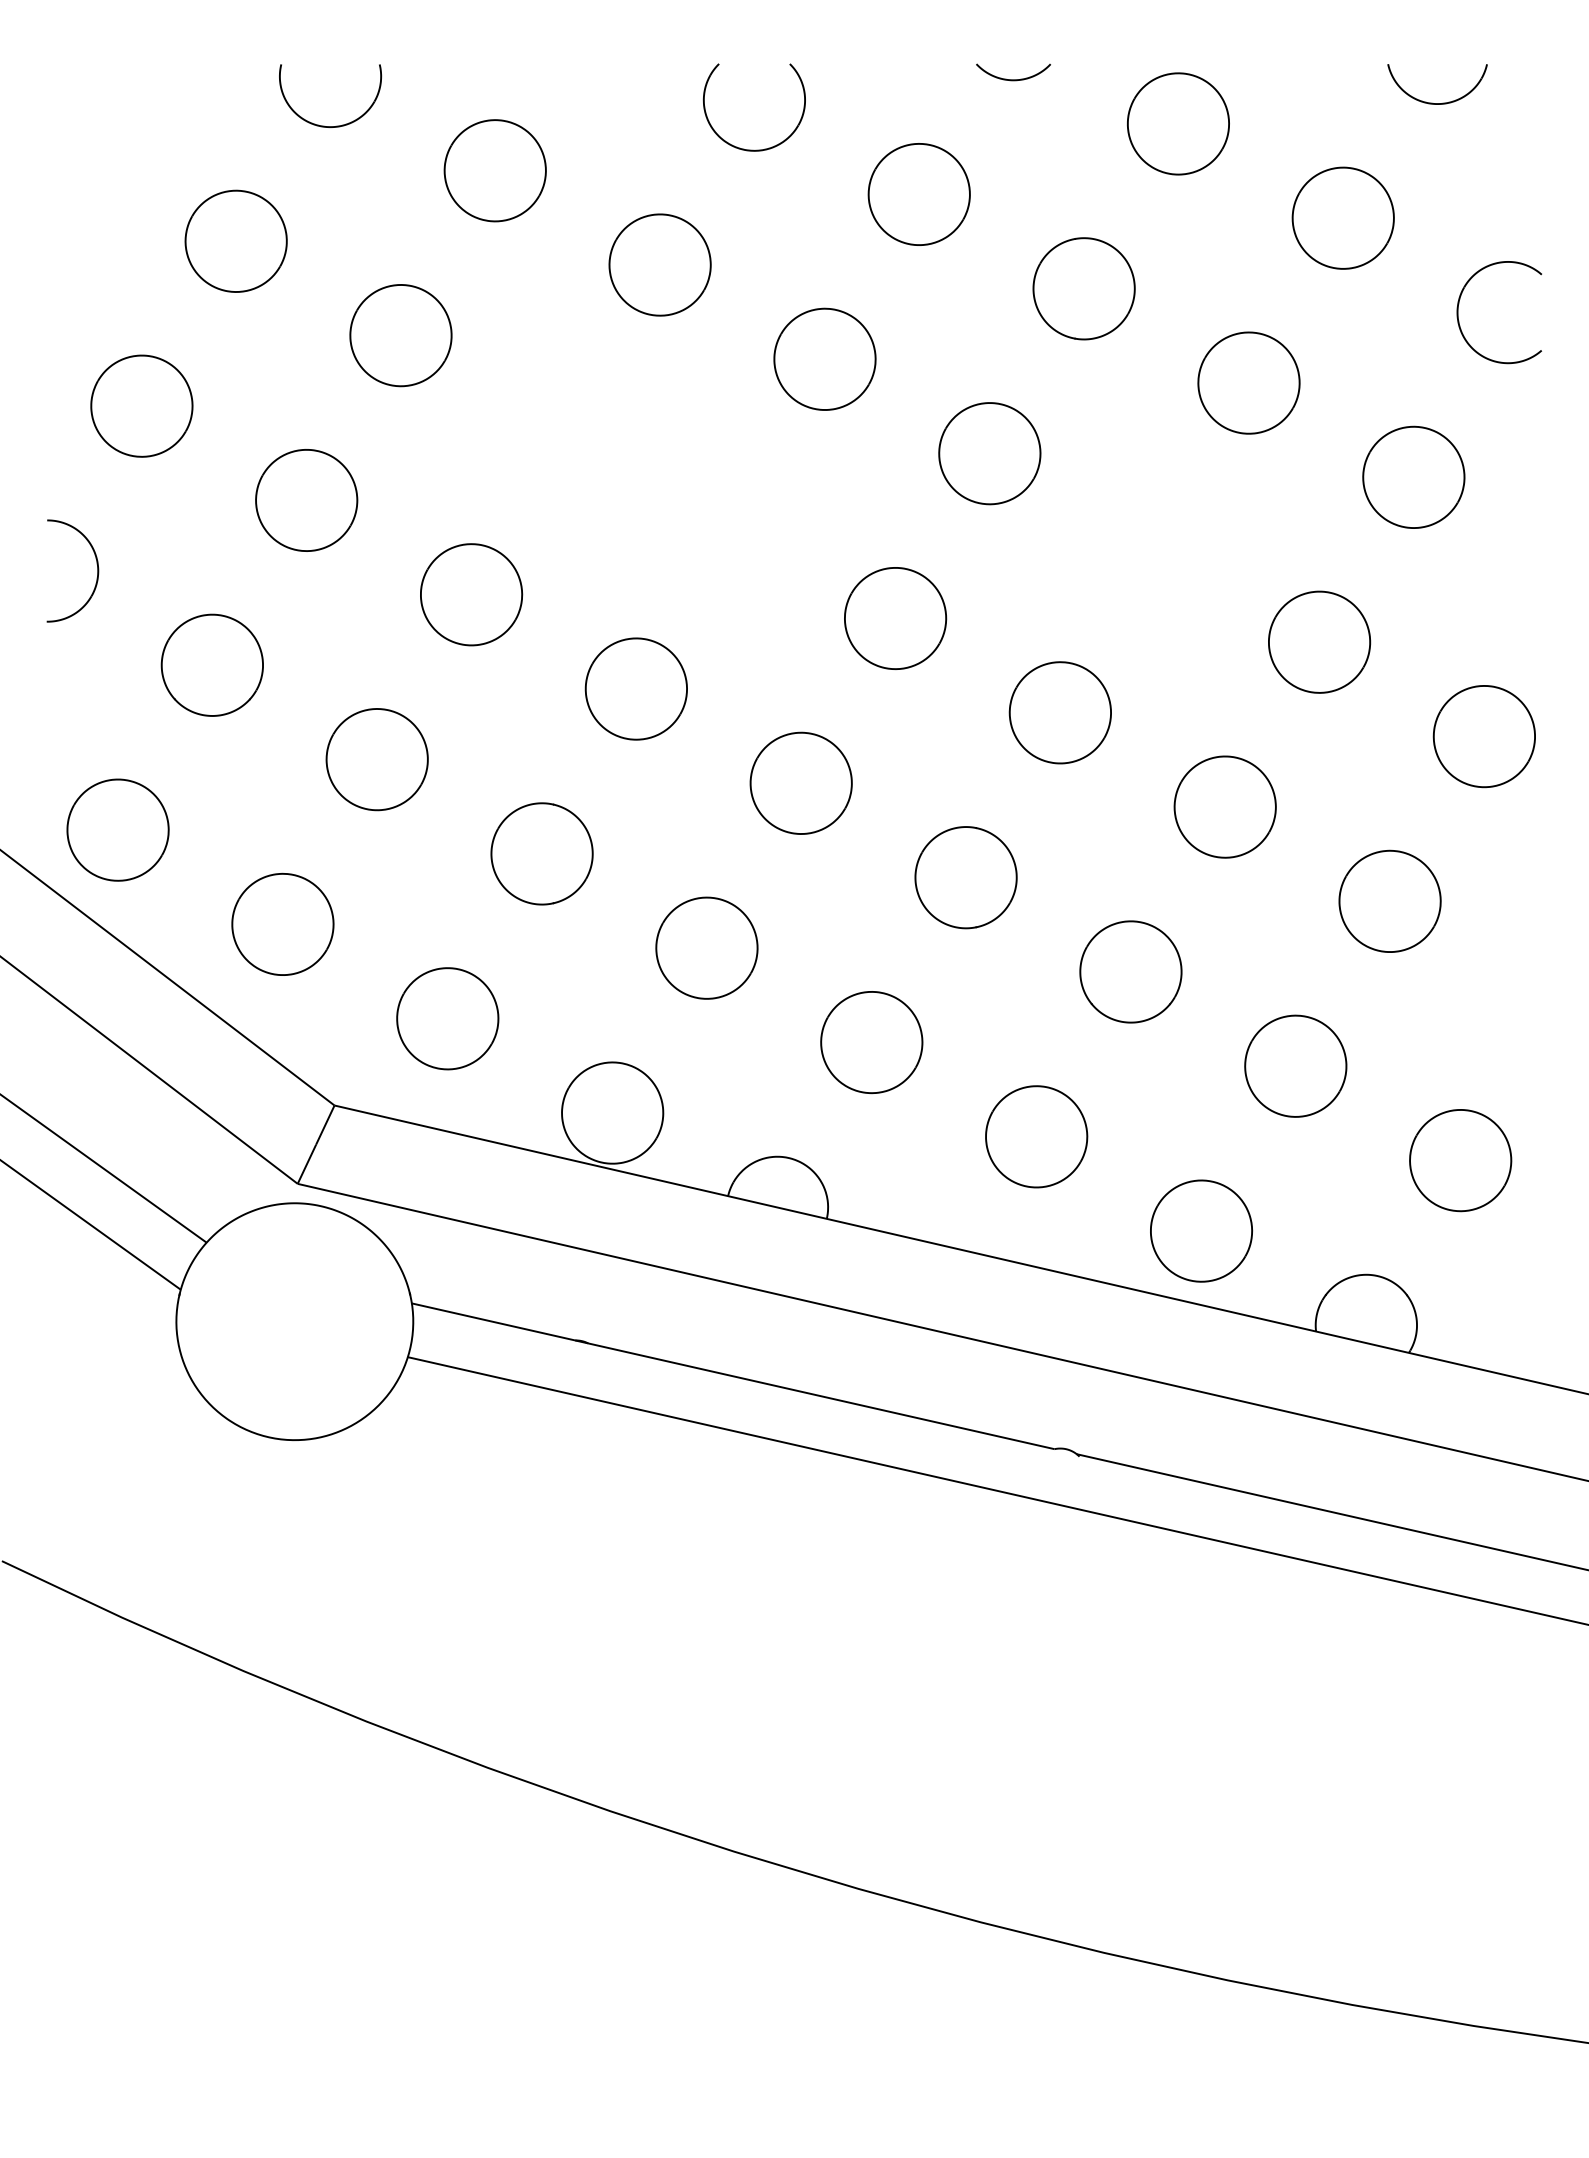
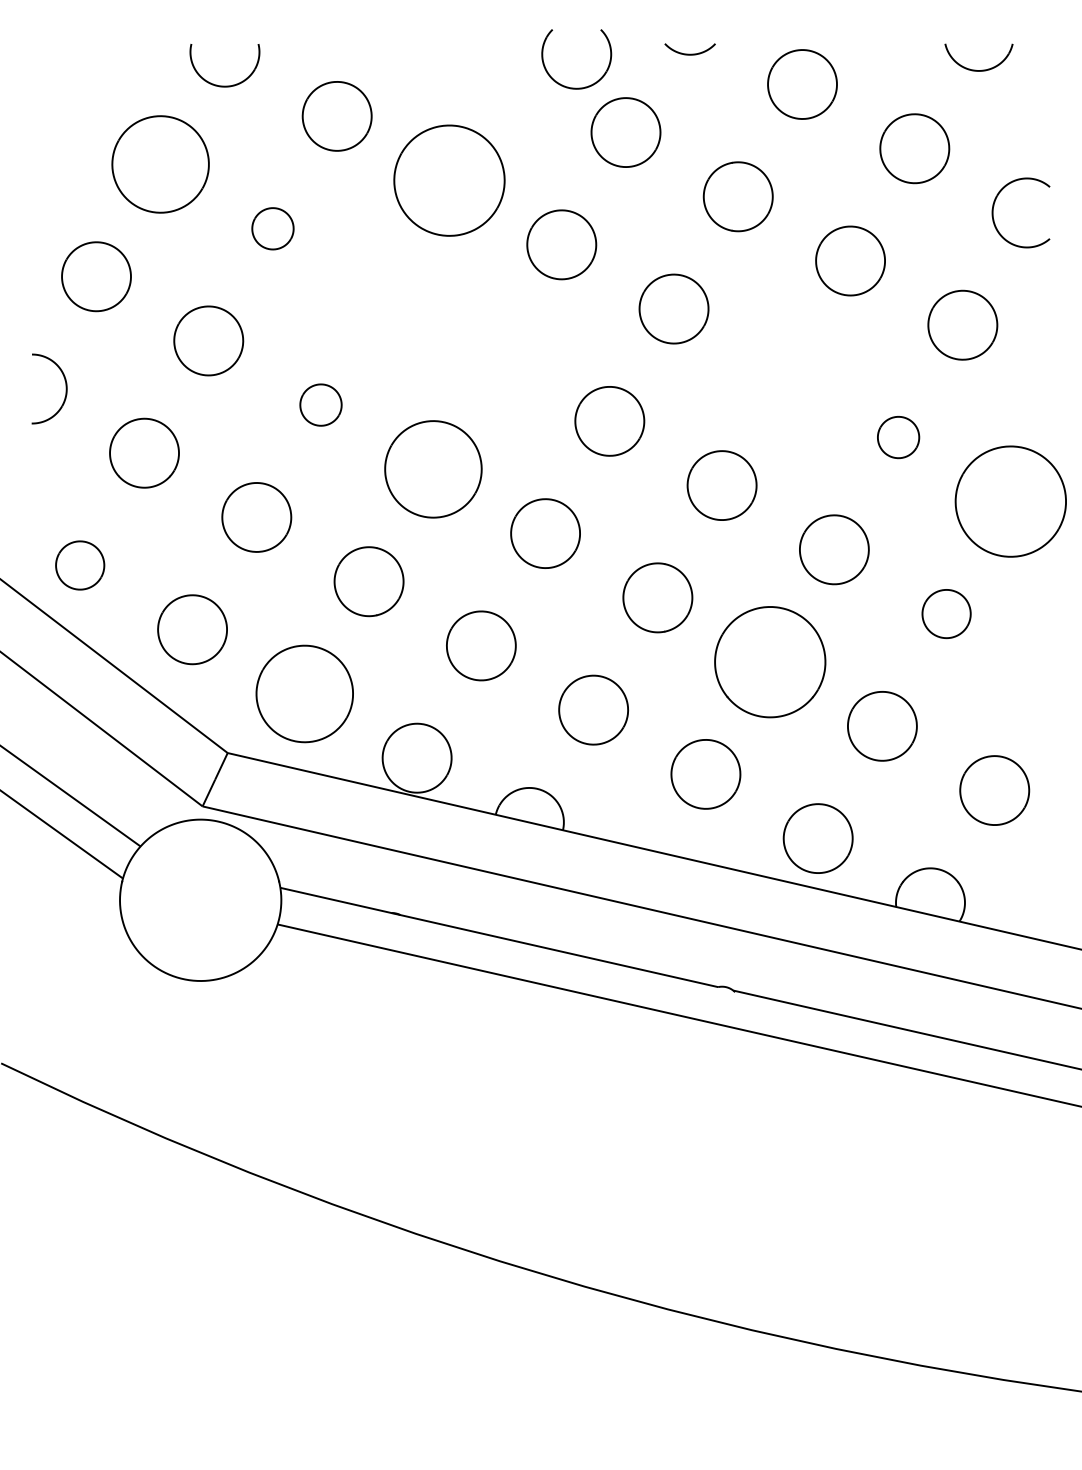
part: (754, 148) -> (576, 87), moved
part: (235, 241) -> (160, 164), size x1.4
part: (660, 264) -> (449, 180), size x1.6
part: (400, 335) -> (272, 228), size x0.6
part: (470, 593) -> (320, 404), size x0.6
part: (1319, 642) -> (898, 437), size x0.6
part: (635, 689) -> (432, 469), size x1.4
part: (1483, 736) -> (1010, 501), size x1.6
part: (116, 830) -> (79, 565), size x0.7
part: (1389, 900) -> (946, 613), size x0.7
part: (1129, 971) -> (769, 661), size x1.6
part: (447, 1018) -> (304, 693), size x1.4

